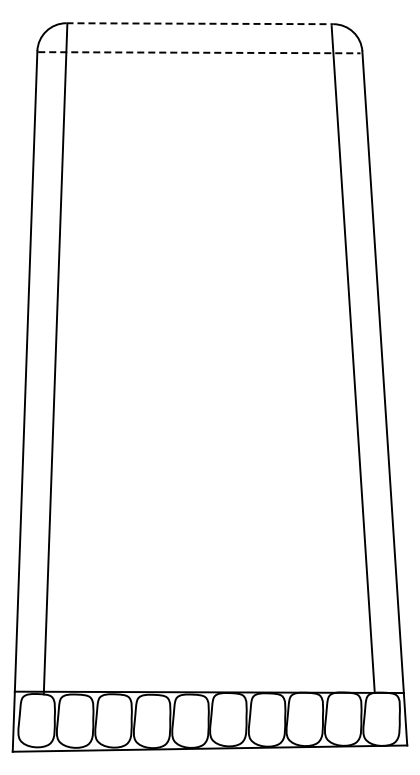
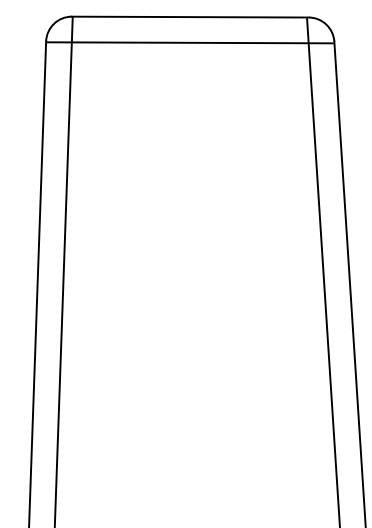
line: (199, 23) -> (189, 16), dashed -> solid
line: (199, 52) -> (189, 42), dashed -> solid

